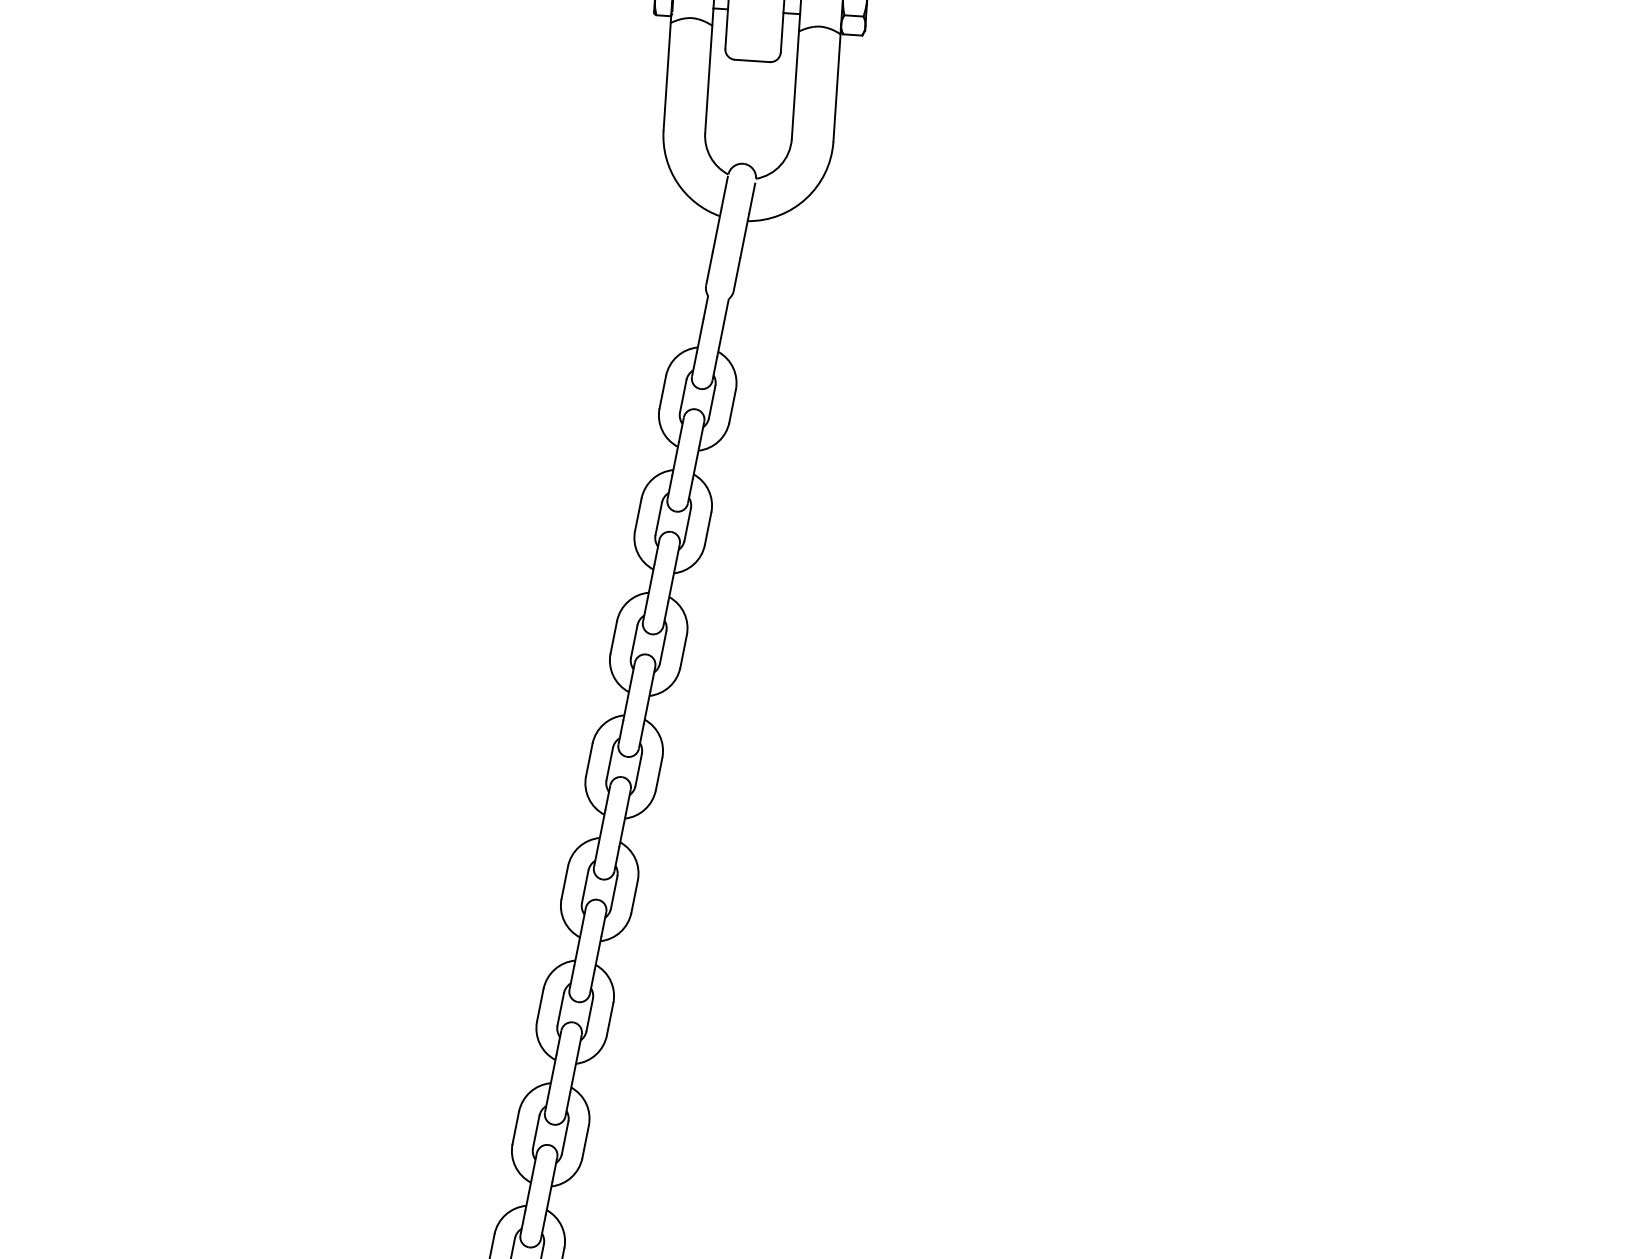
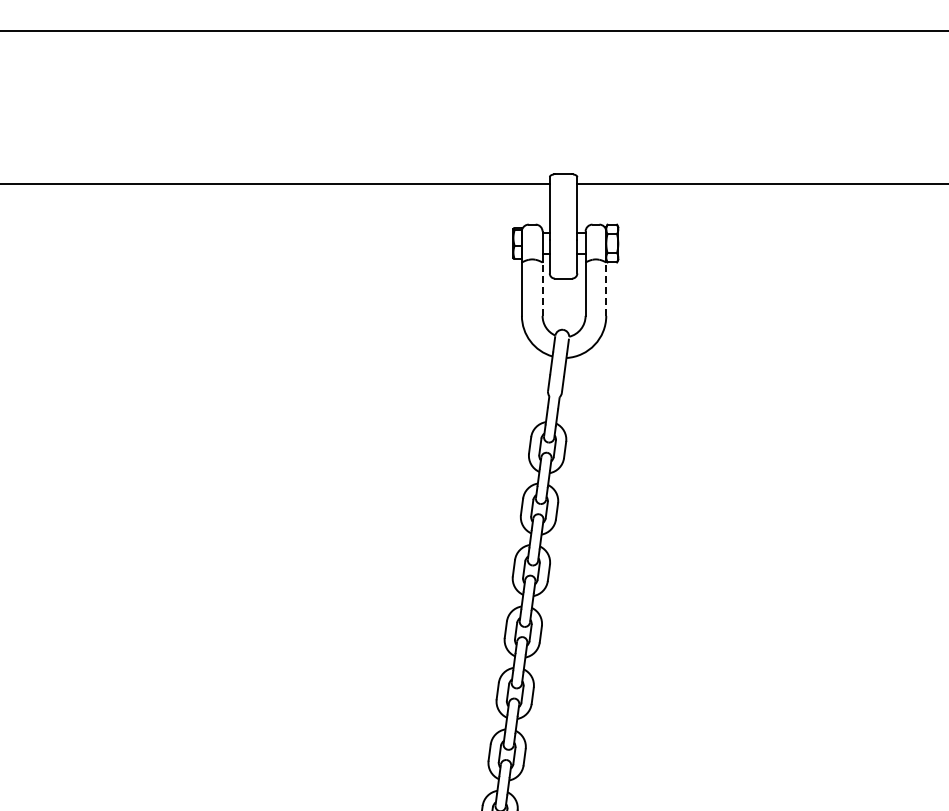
line: (708, 80) -> (542, 289), solid -> dashed
line: (837, 88) -> (606, 289), solid -> dashed

